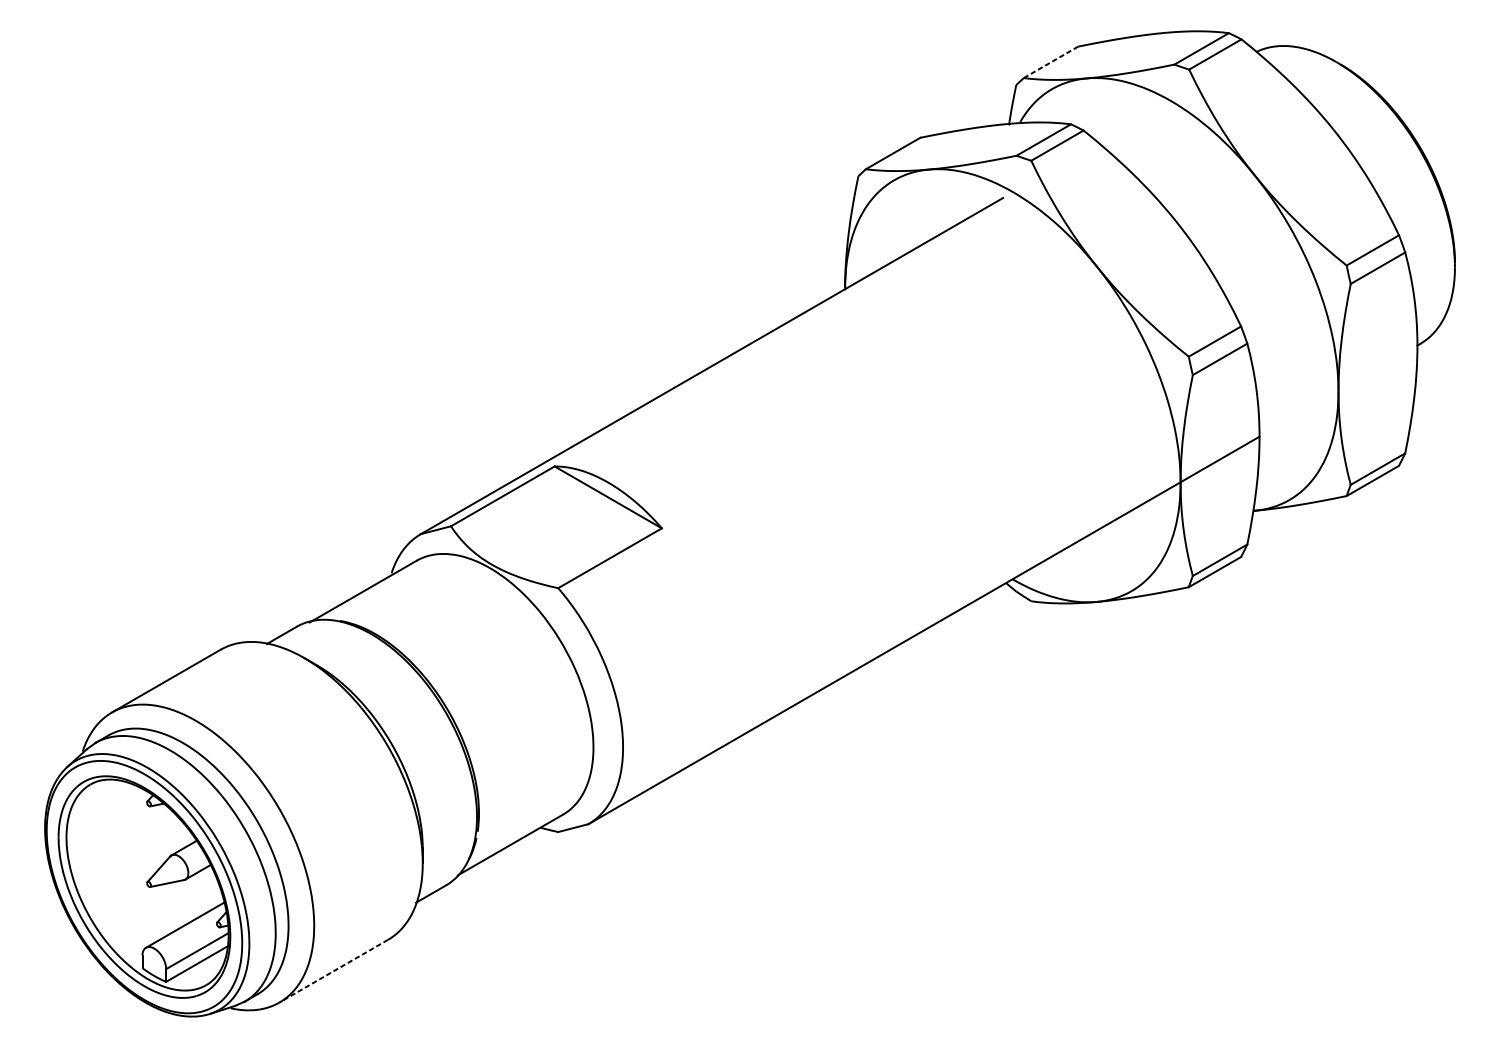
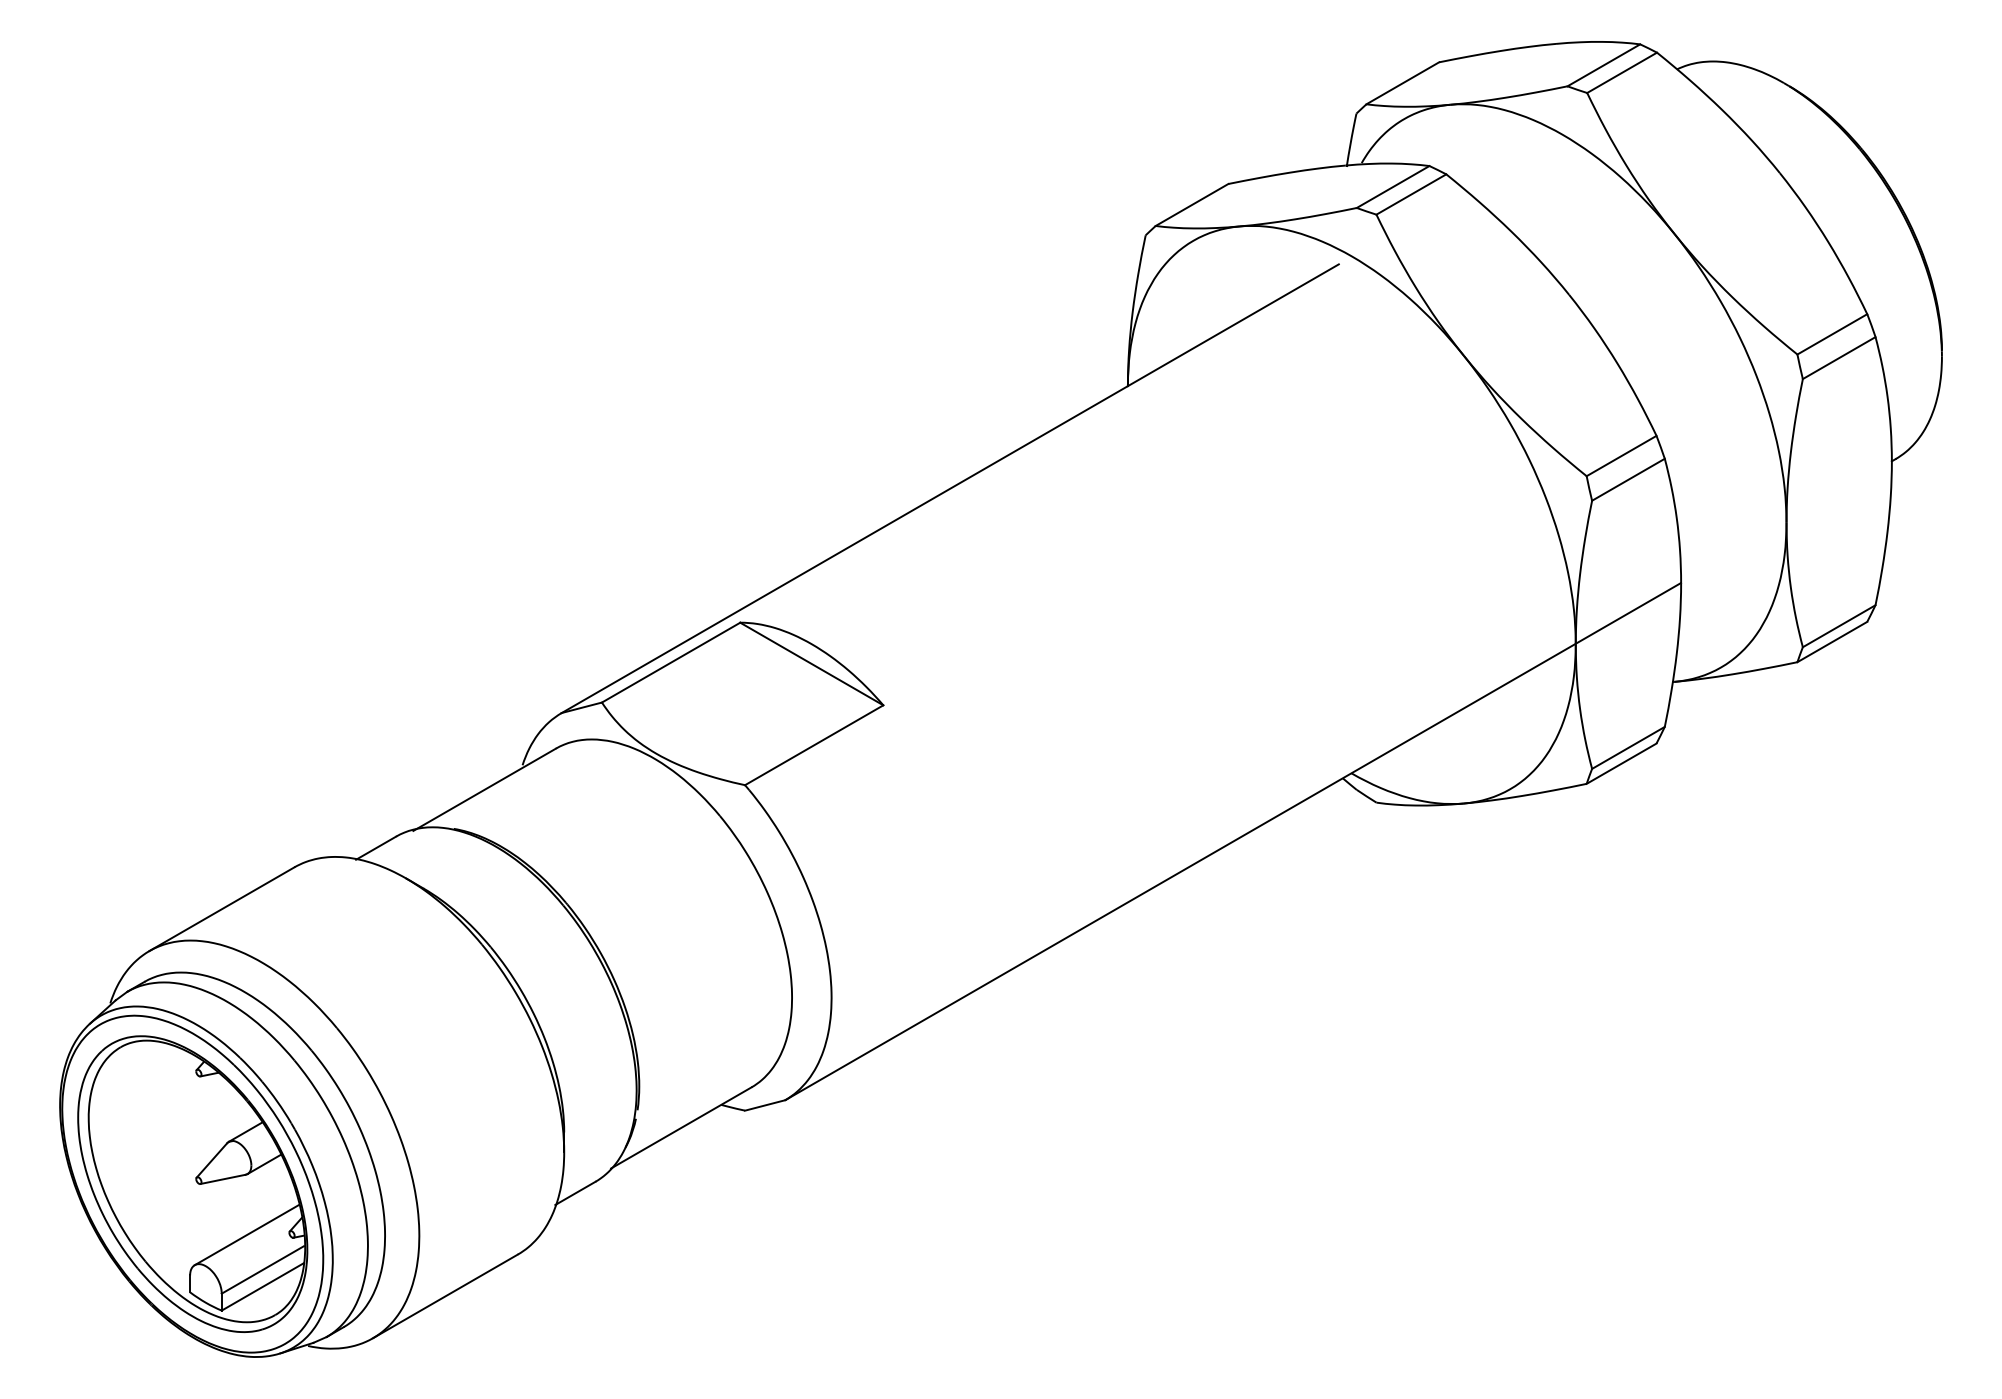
line: (1050, 62) -> (1402, 83), dashed -> solid
line: (333, 971) -> (445, 1296), dashed -> solid

